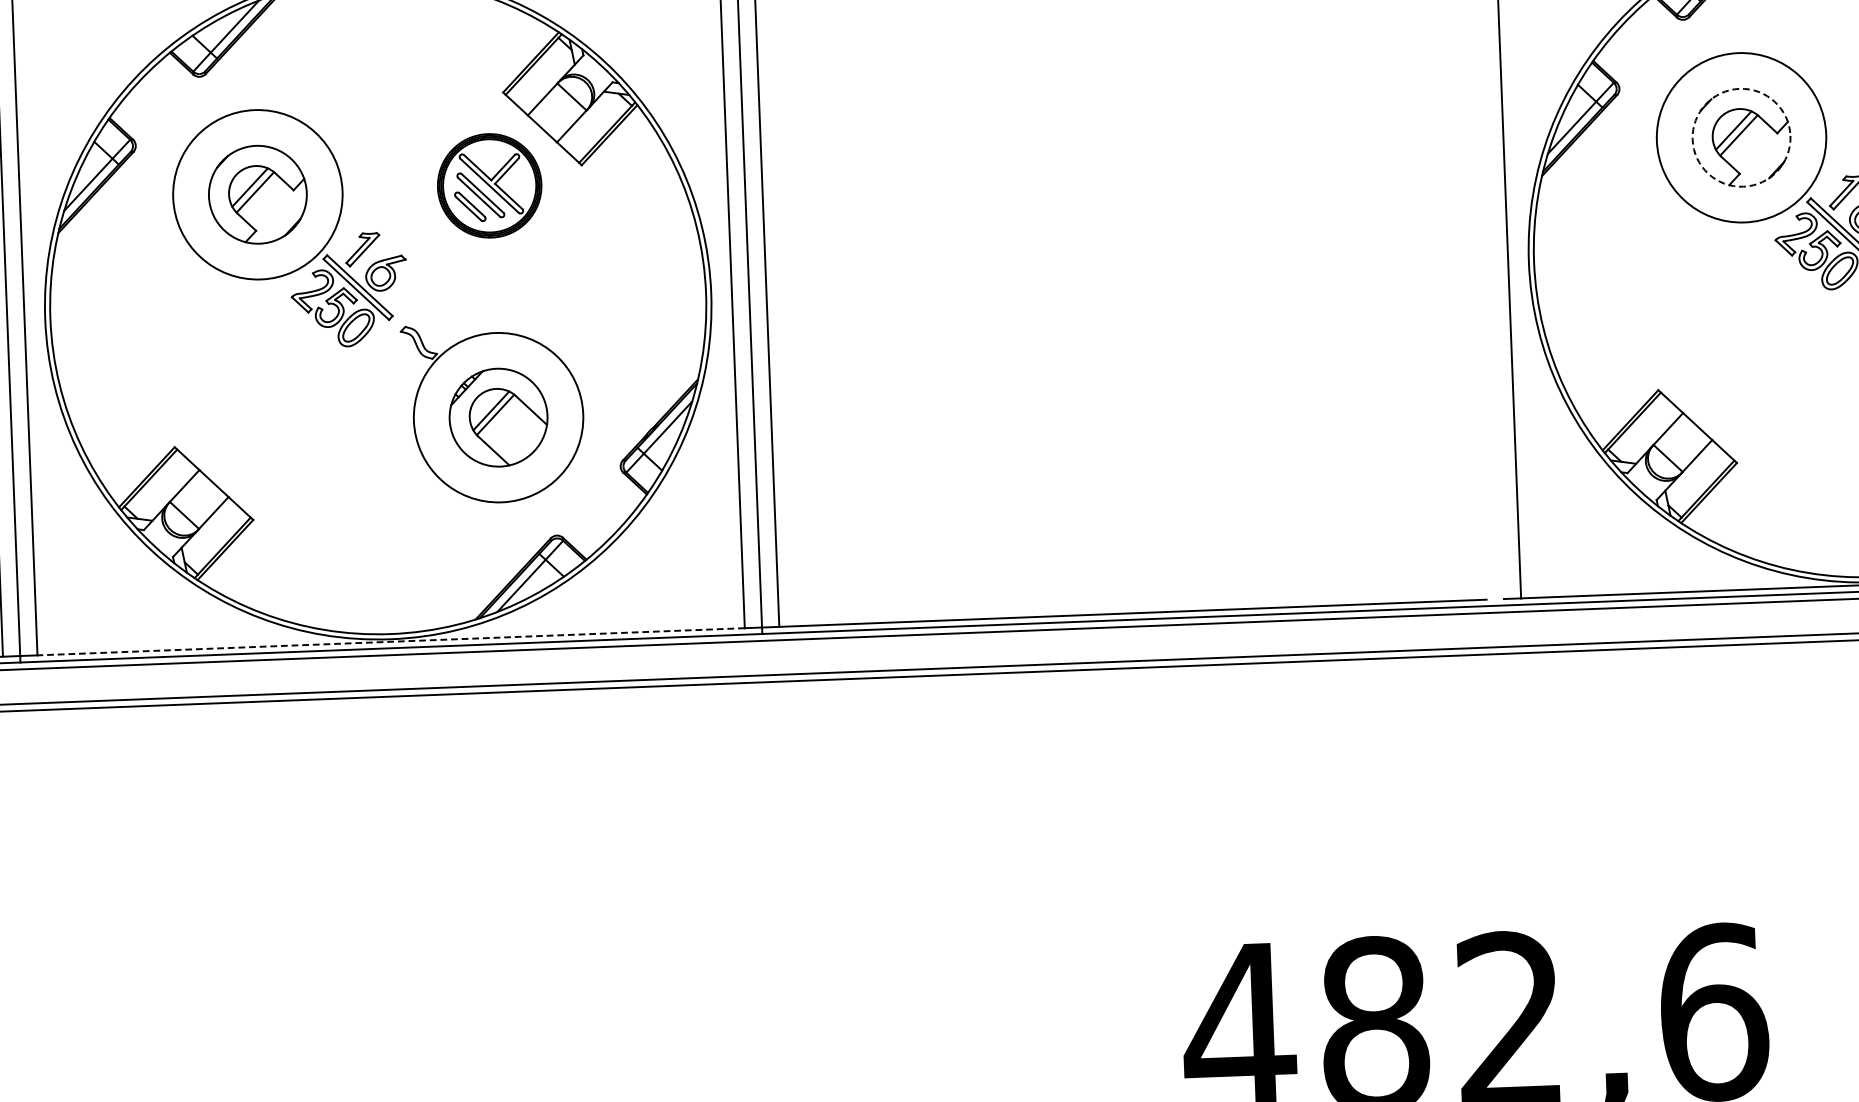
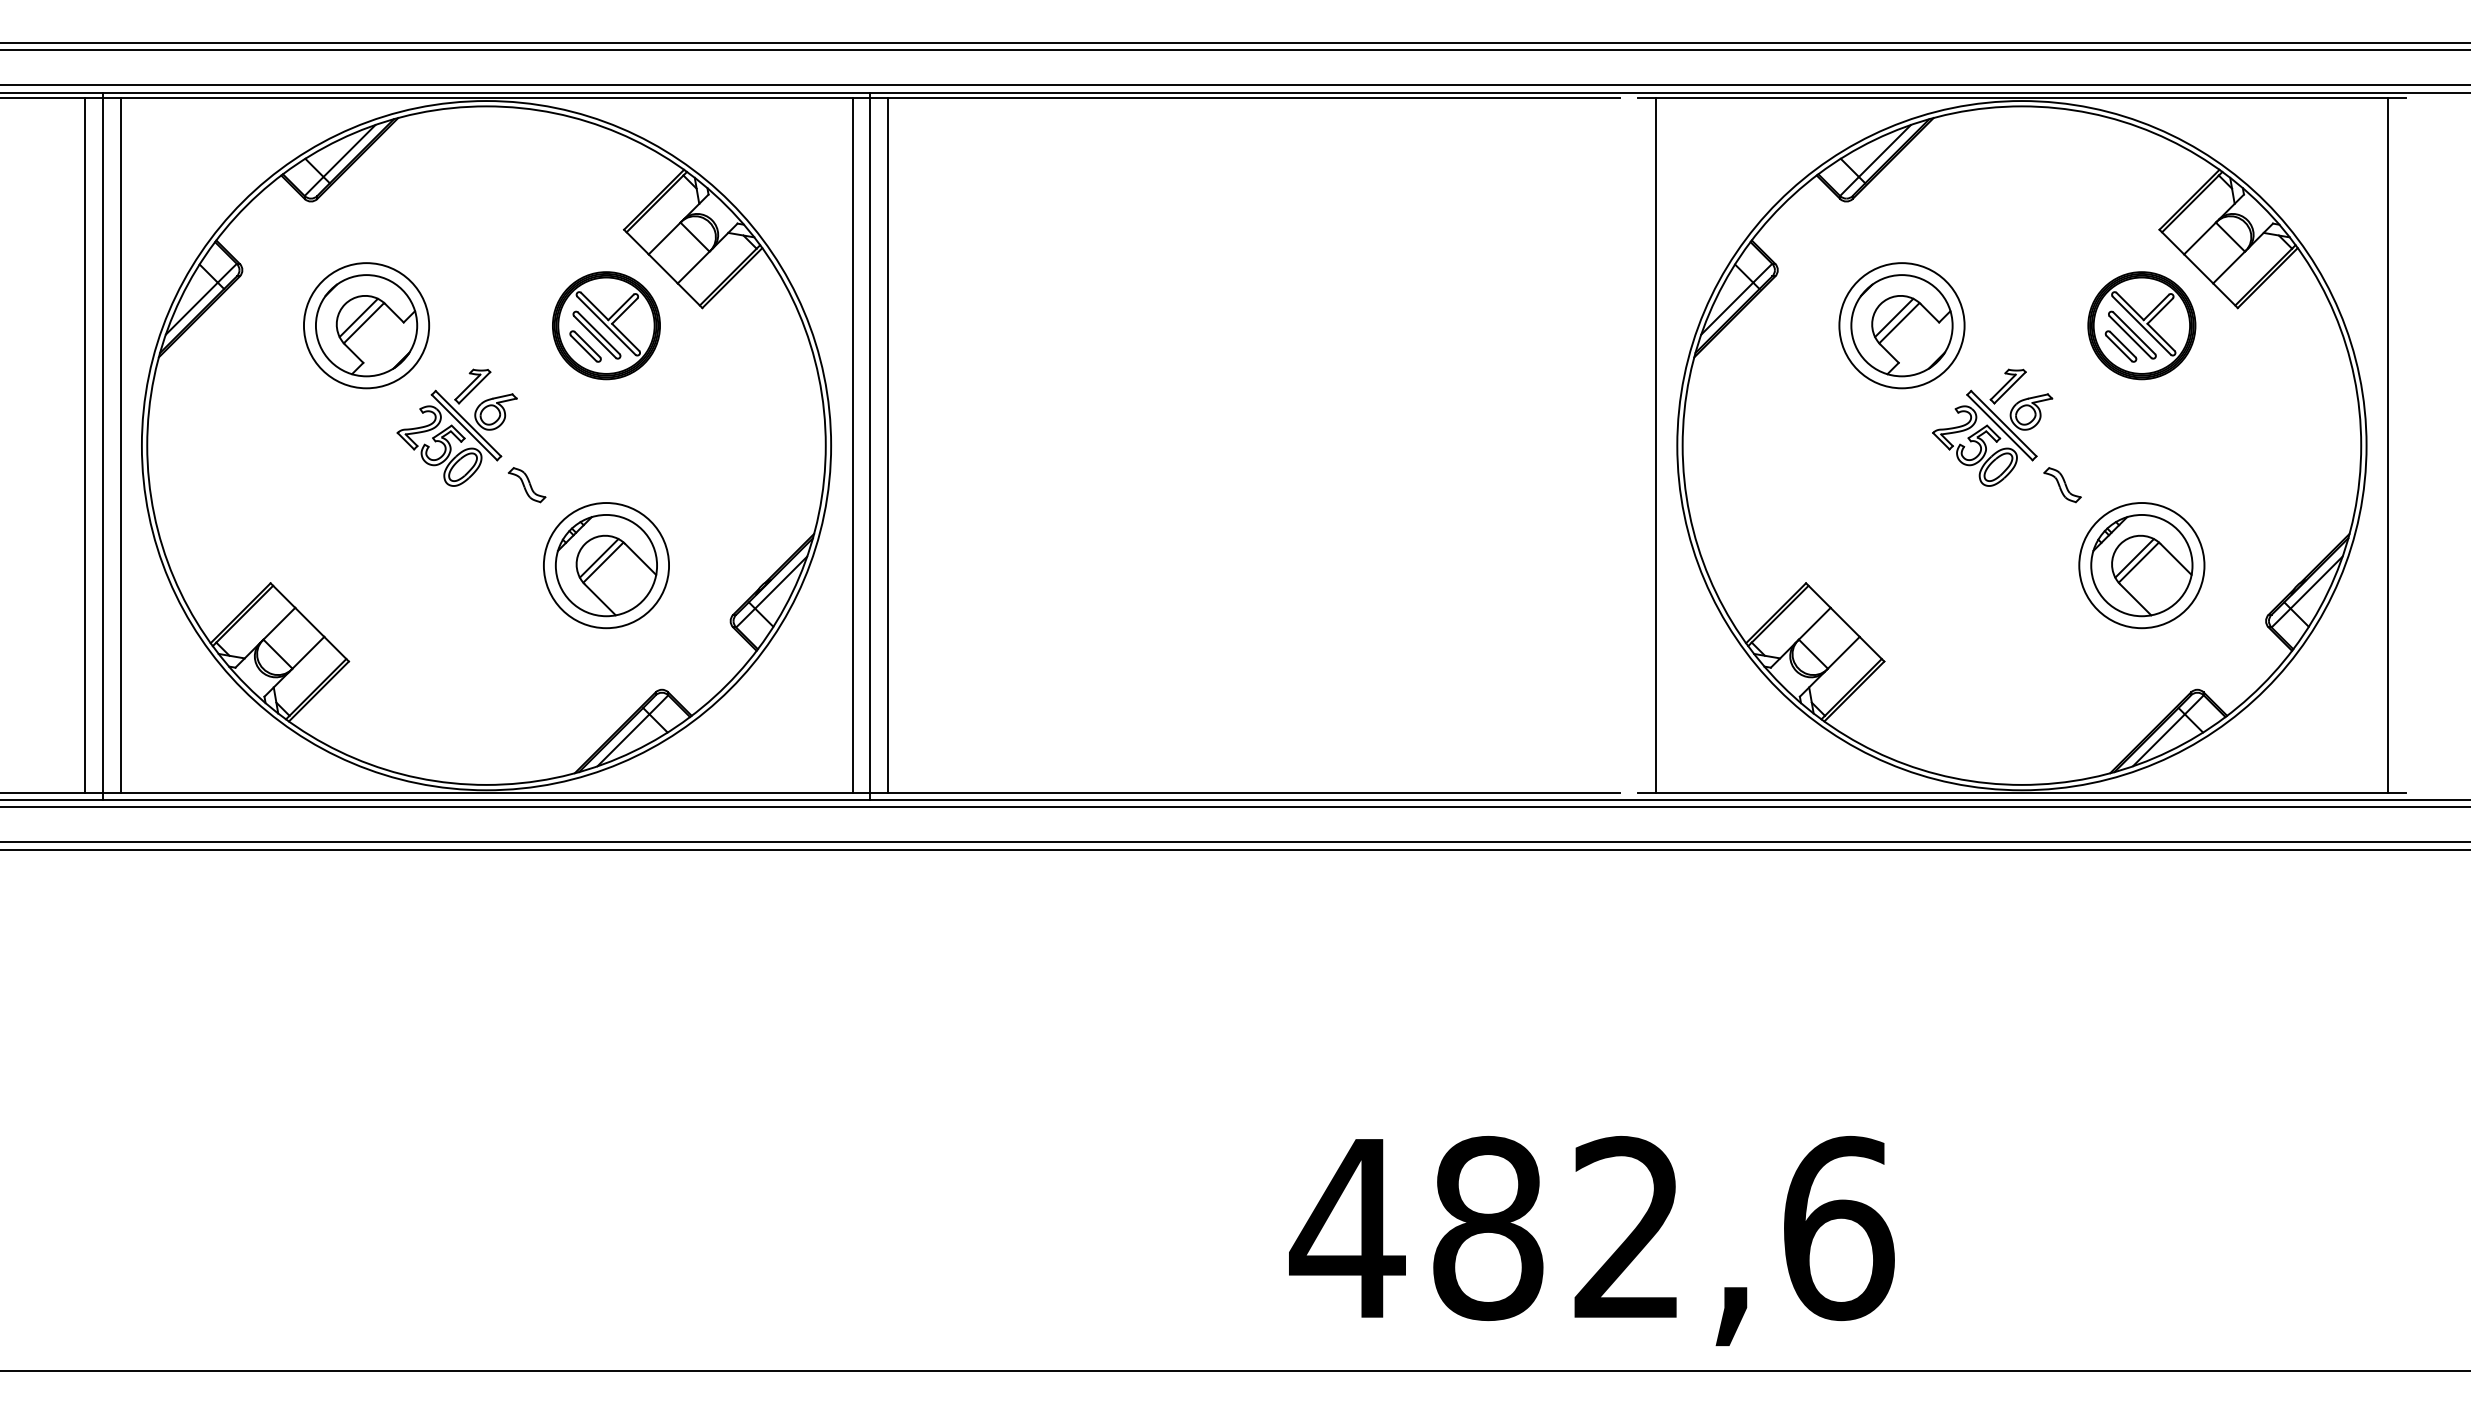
circle: (1741, 137) -> (1901, 325), dashed -> solid
circle: (1741, 137) -> (1901, 325), size x0.71
circle: (257, 194) -> (366, 325), size x0.71
circle: (498, 417) -> (606, 565), size x0.71
line: (391, 641) -> (486, 792), dashed -> solid

